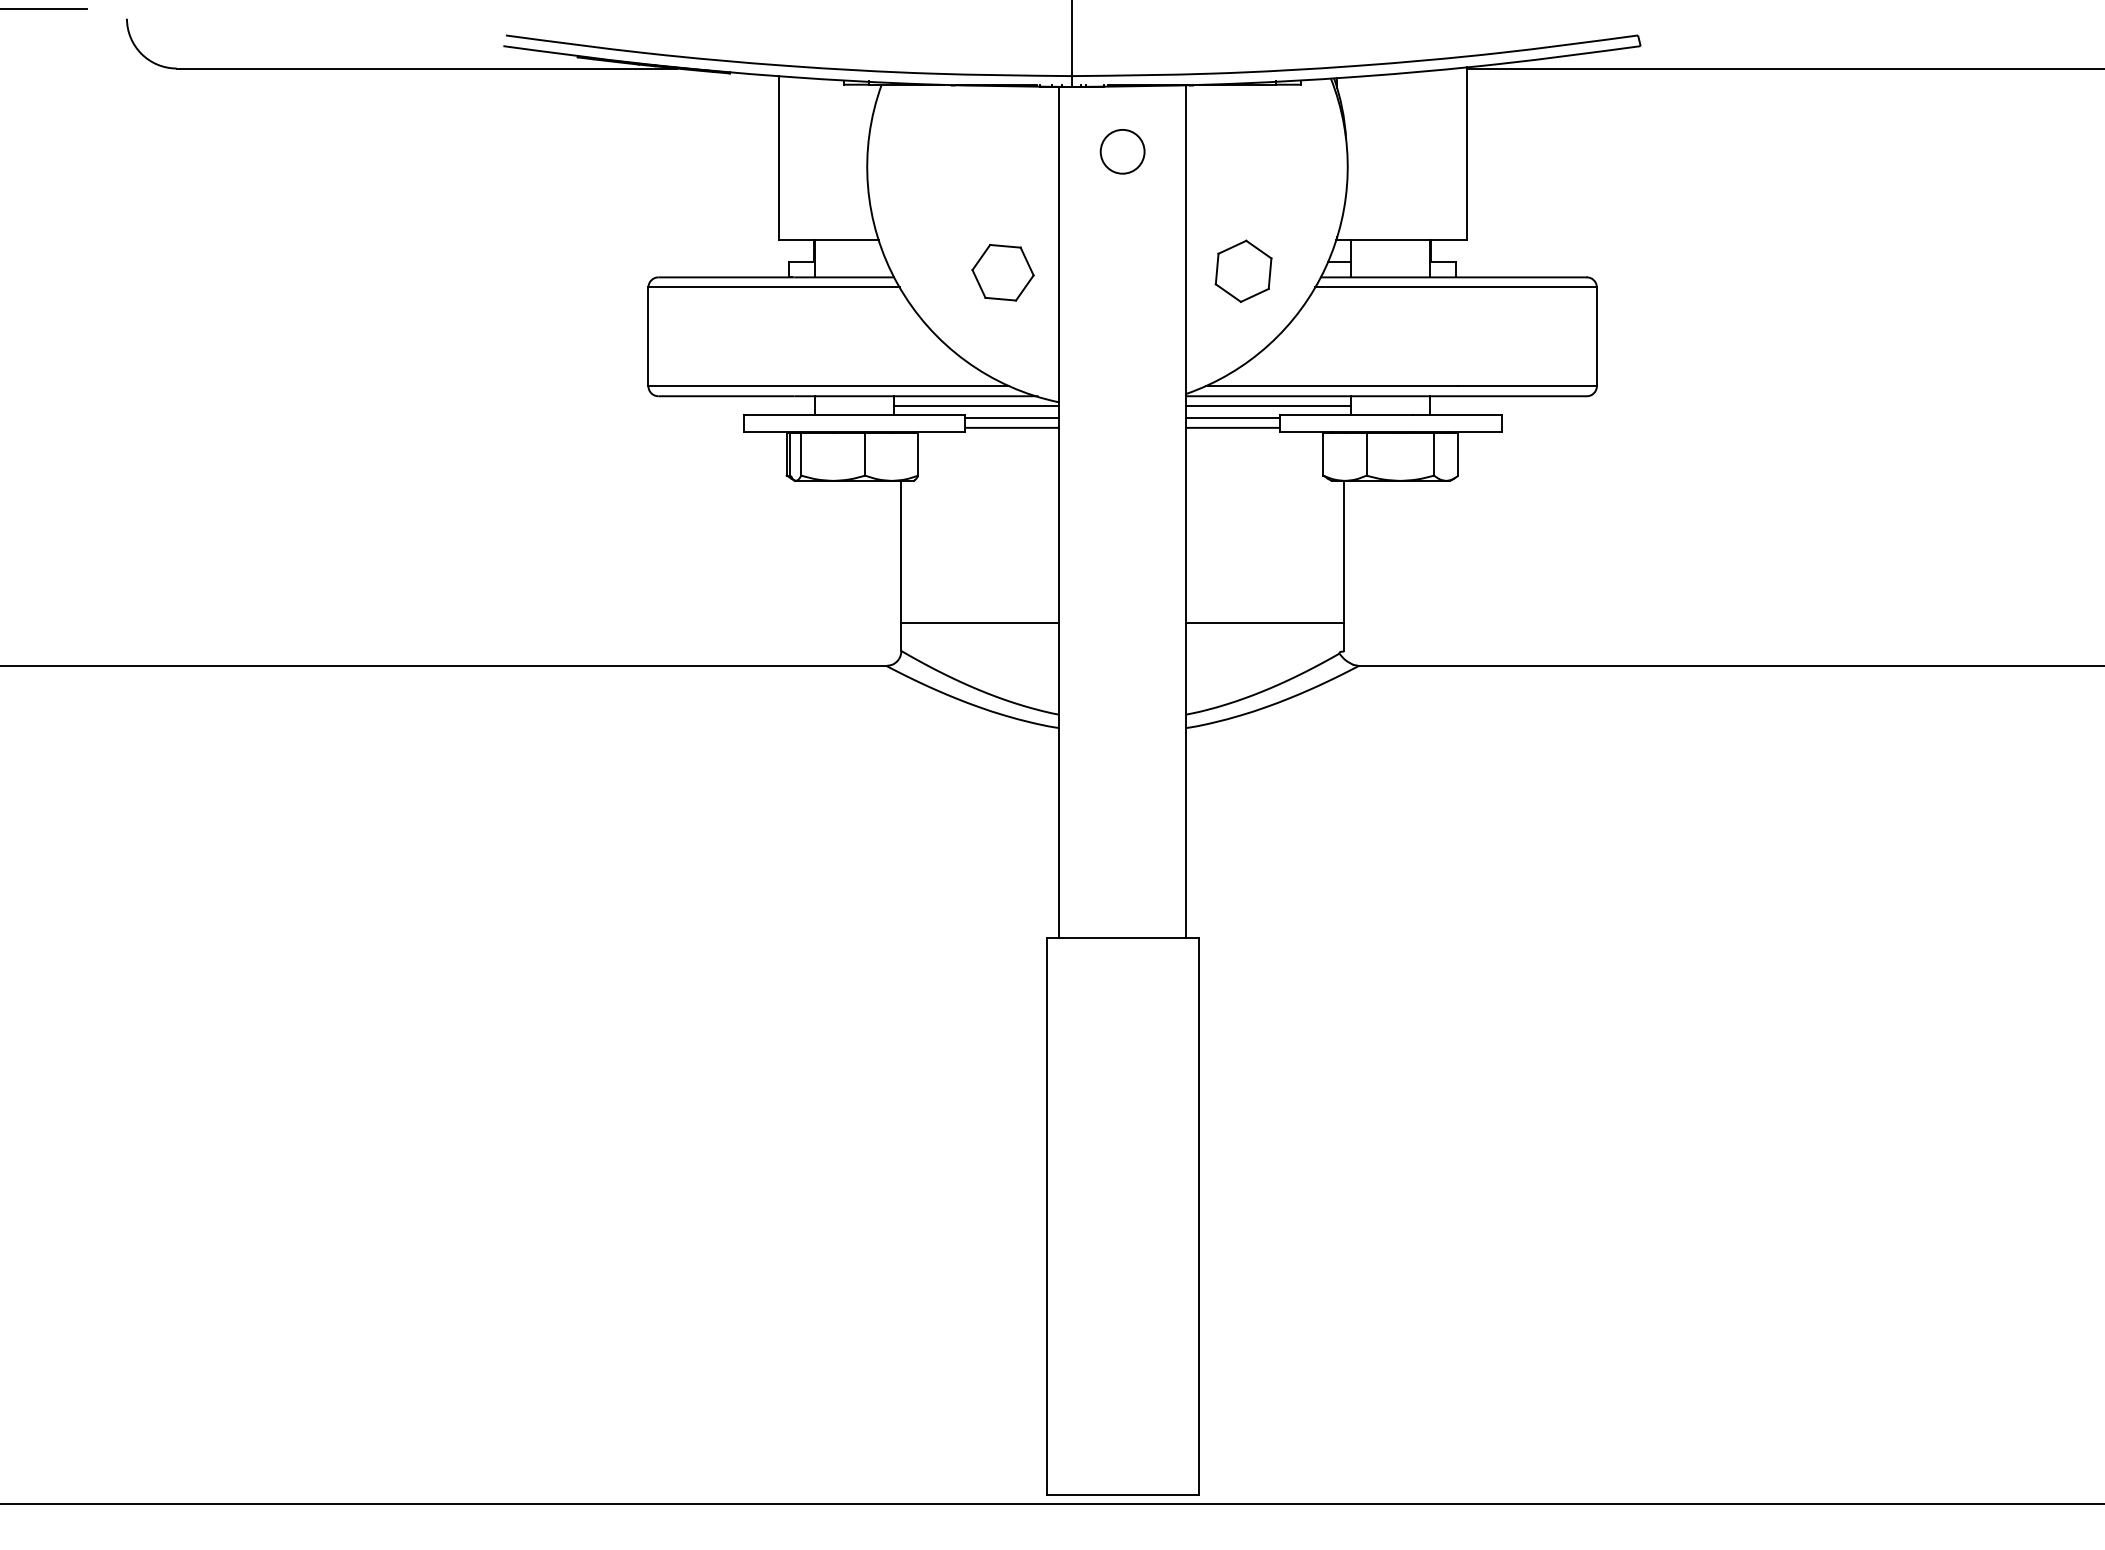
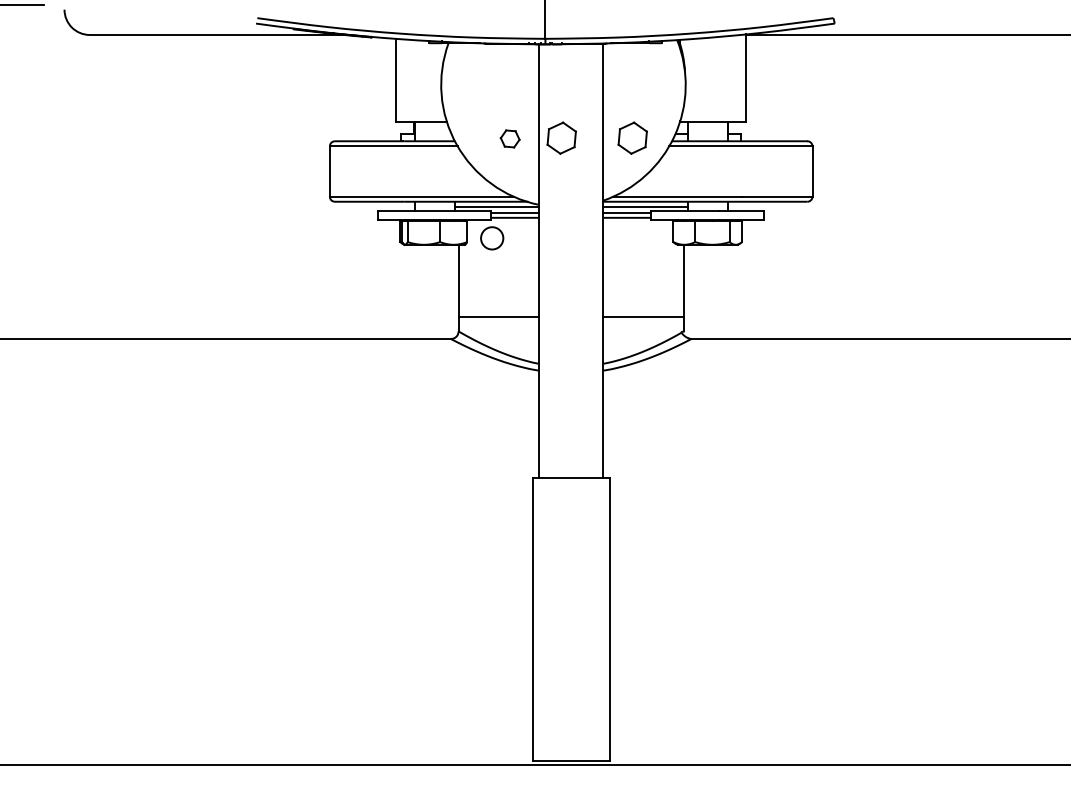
circle: (1123, 152) -> (492, 238), moved
part: (1103, 269) -> (561, 137), added
part: (1001, 271) -> (509, 138), size x0.6

